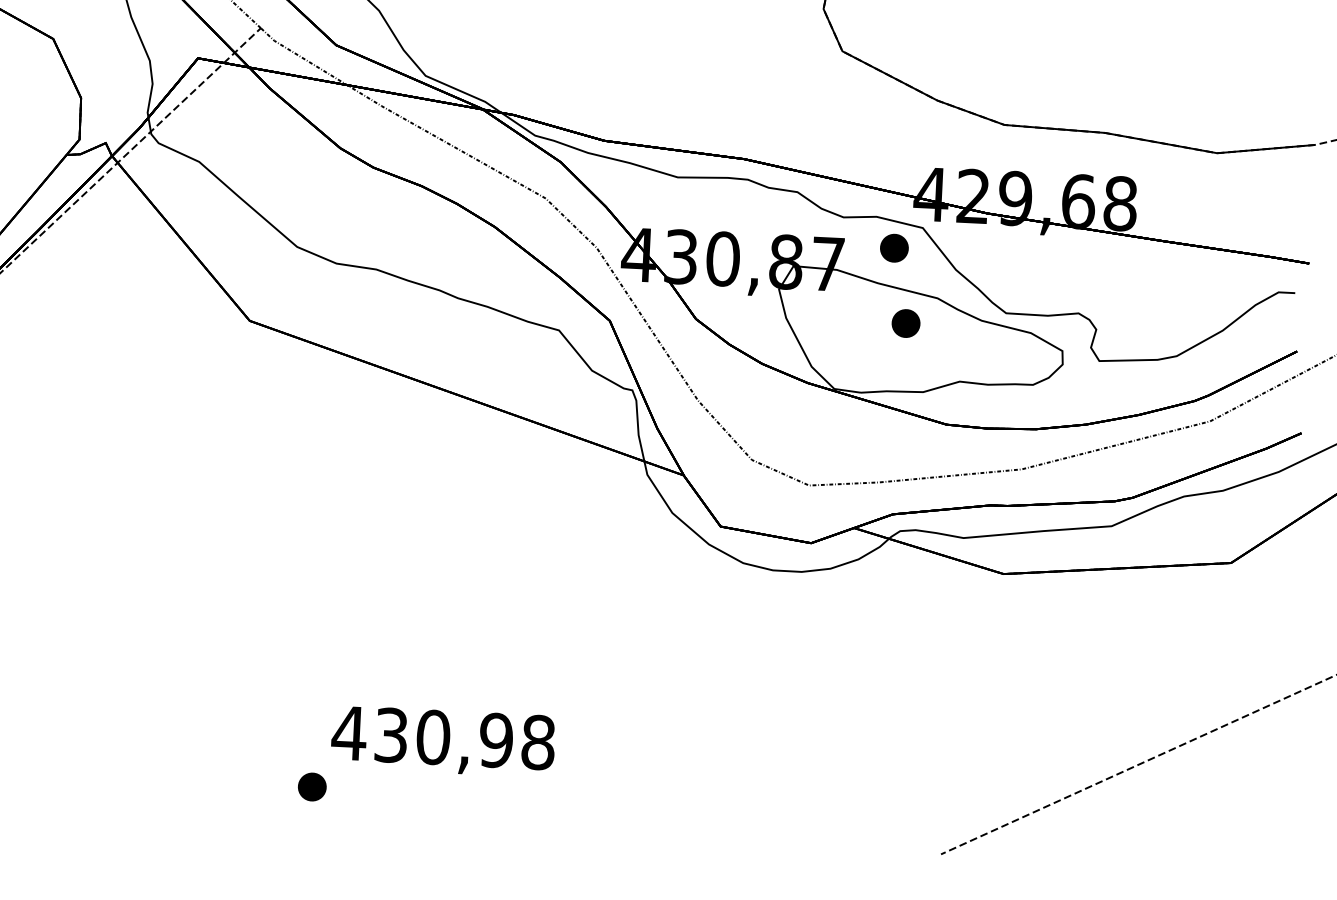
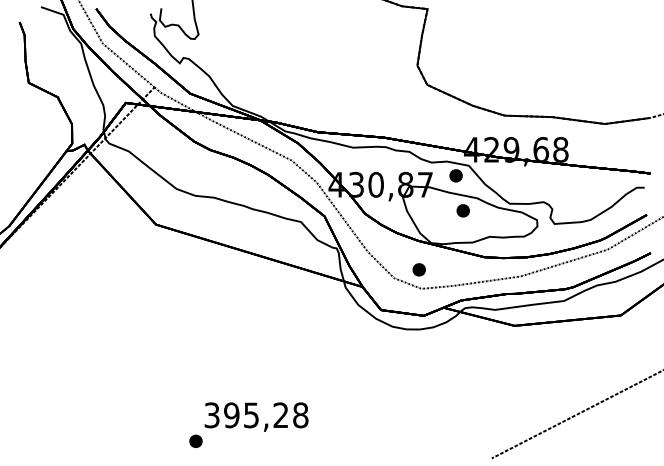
part: (804, 443) -> (418, 269), added
text: (420, 737) -> (245, 415), 430,98 -> 395,28

